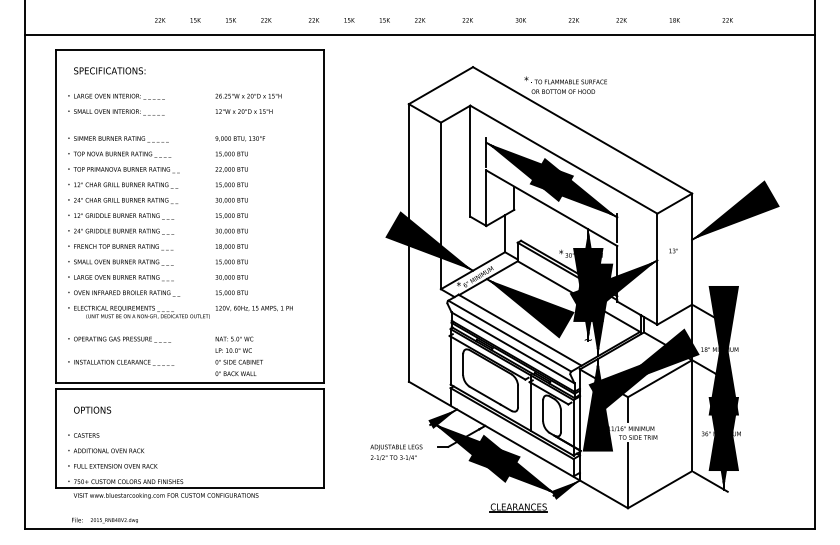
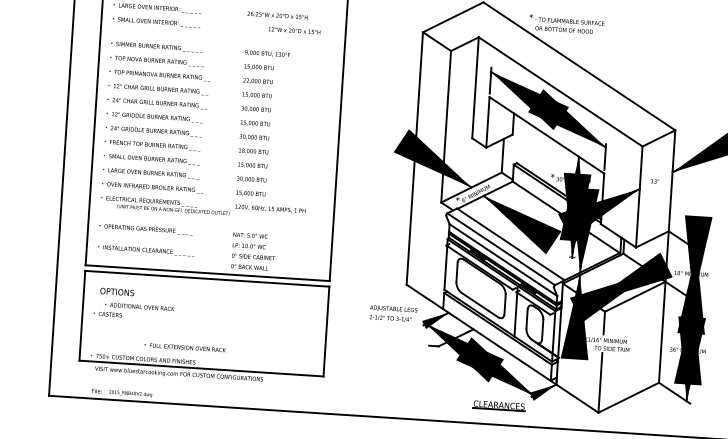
text: (243, 111) -> (293, 30), moved
text: (105, 450) -> (139, 306), moved
text: (396, 452) -> (393, 313), moved
text: (112, 466) -> (184, 347), moved

